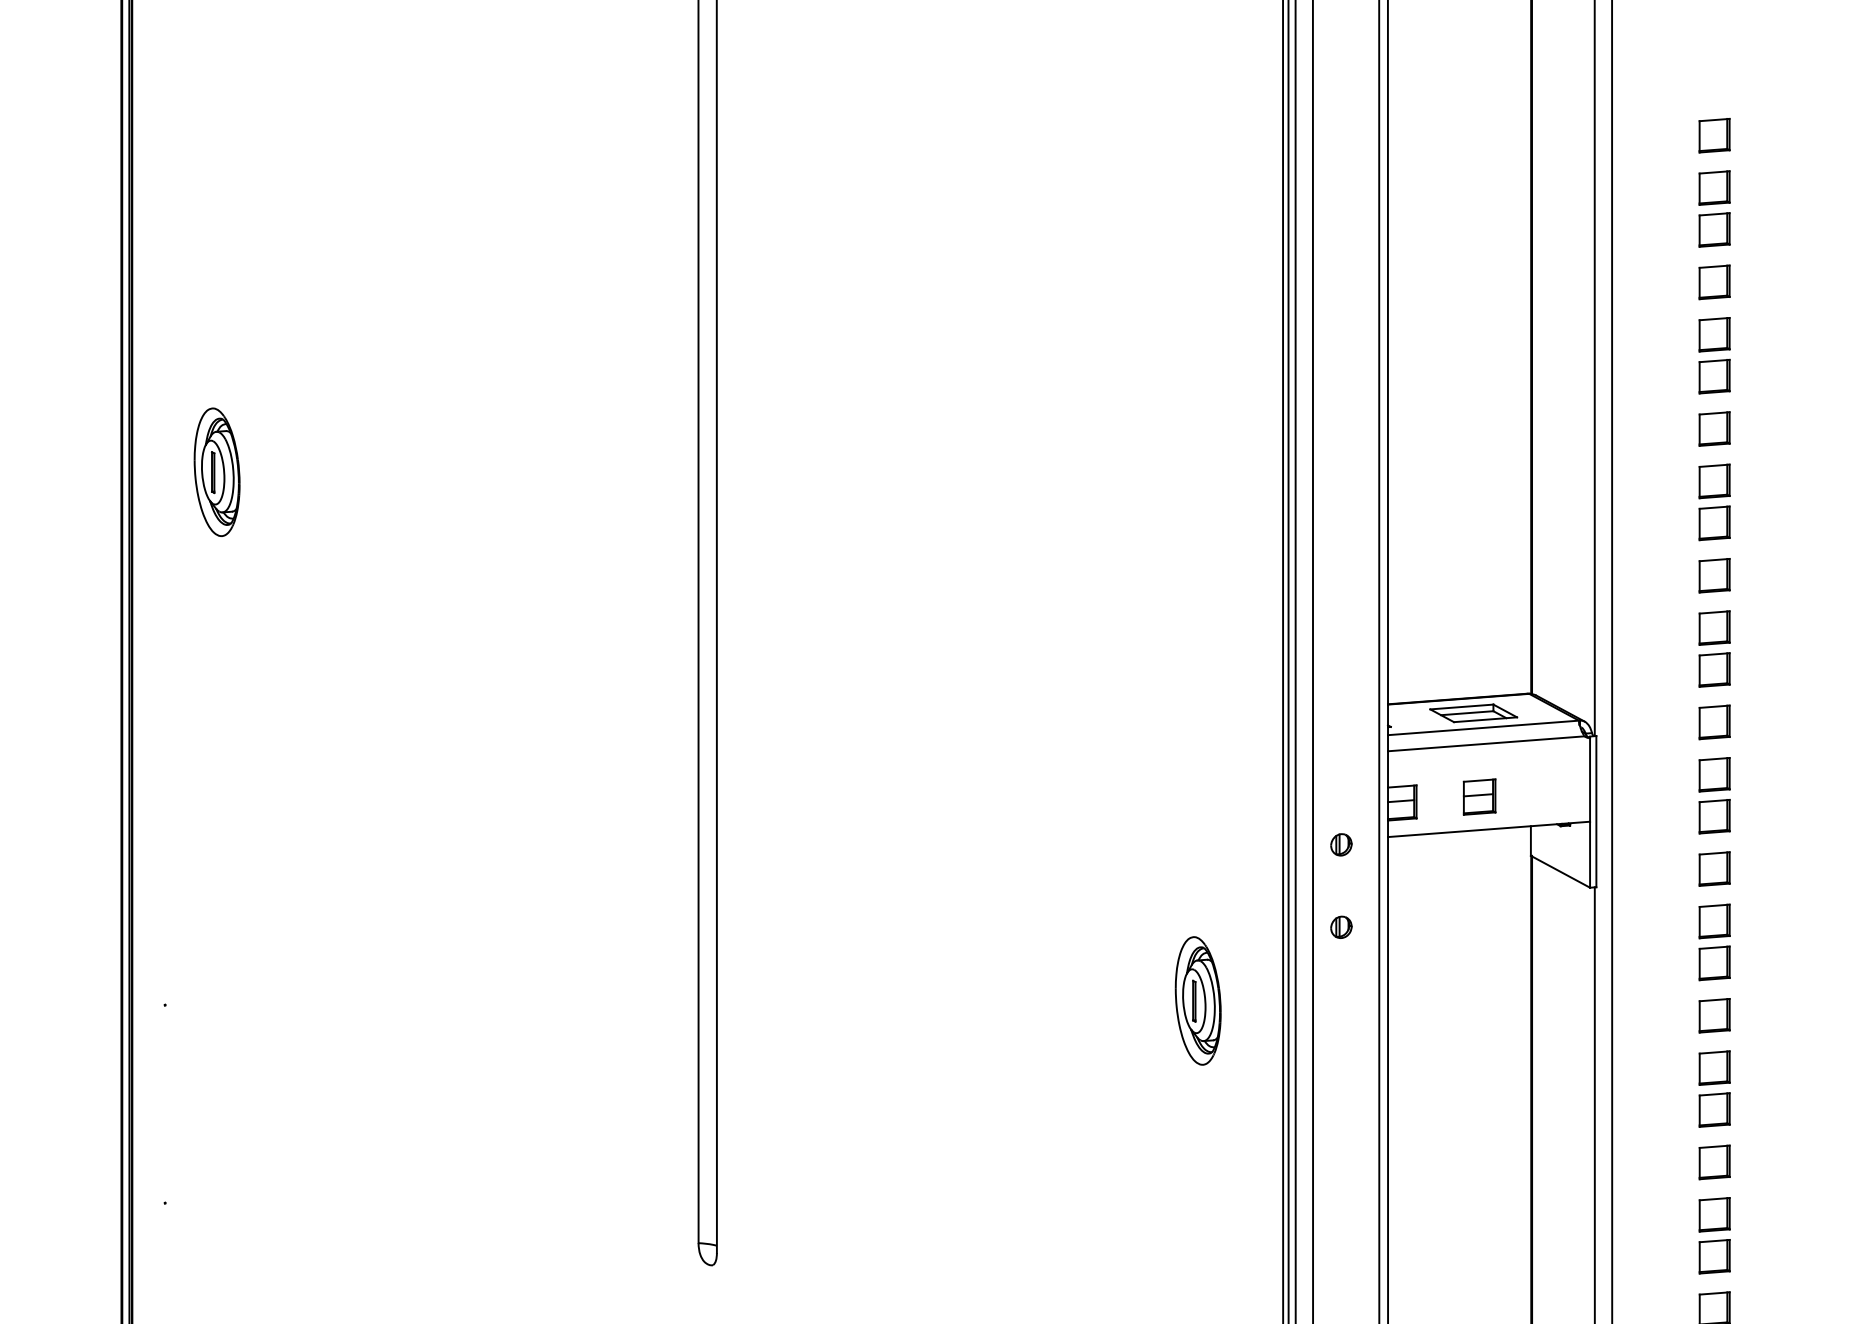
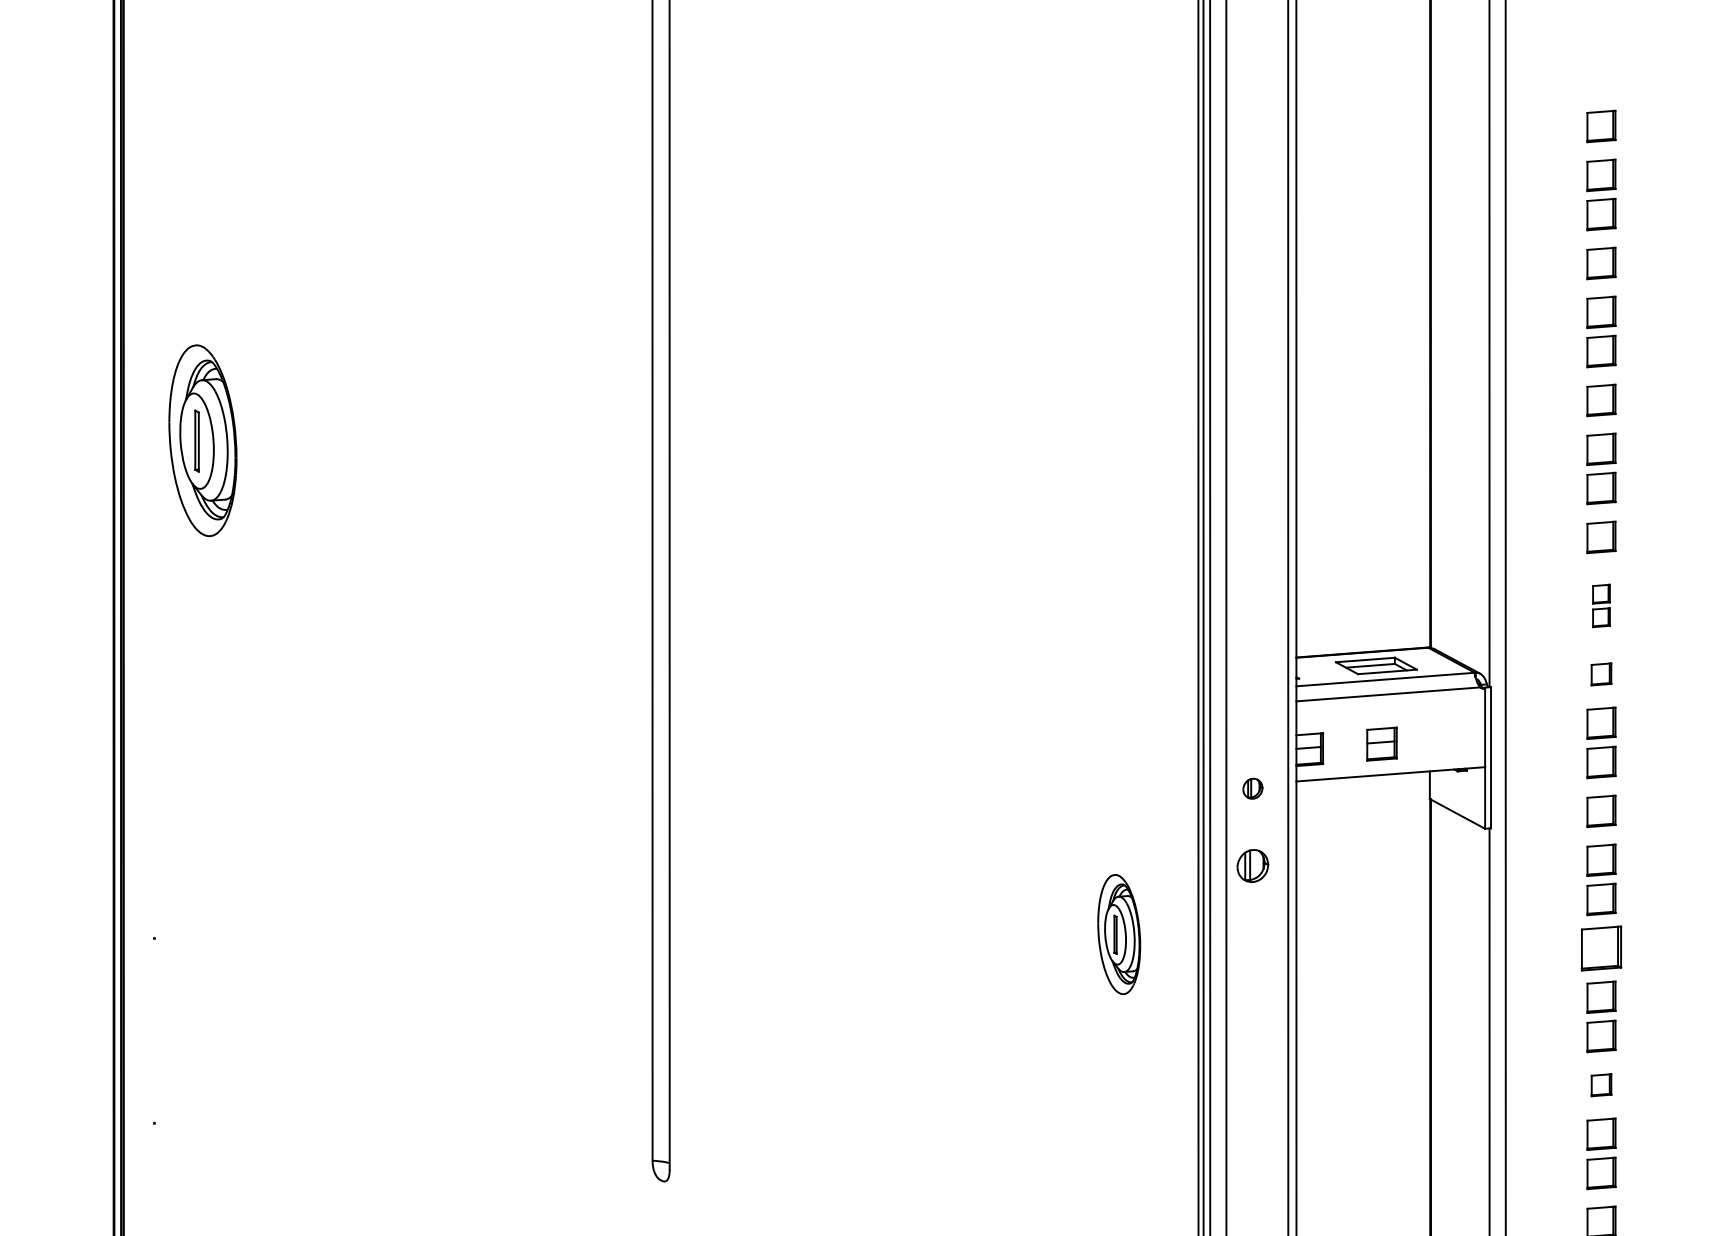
part: (216, 471) -> (202, 440), size x1.6
part: (1714, 648) -> (1601, 605), size x0.6
part: (1714, 722) -> (1601, 674), size x0.7
part: (1340, 927) -> (1252, 865), size x1.6
part: (1714, 1014) -> (1601, 947), size x1.4
part: (1714, 1161) -> (1601, 1084), size x0.7

